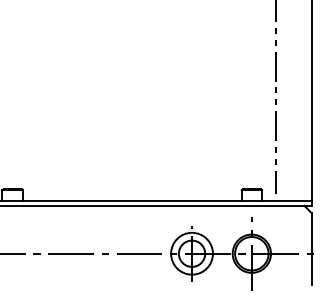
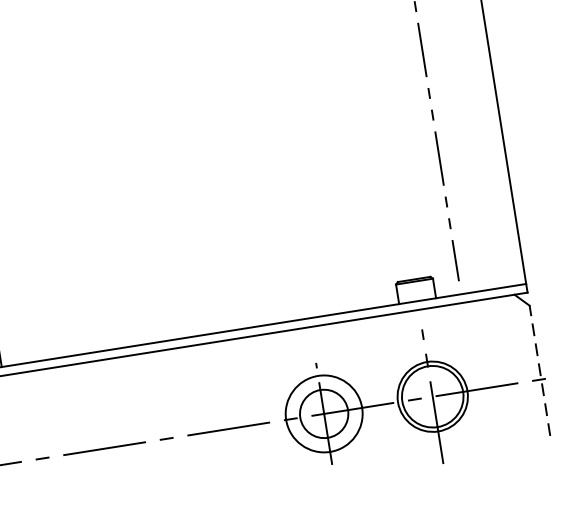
line: (311, 248) -> (539, 370), solid -> dashed

